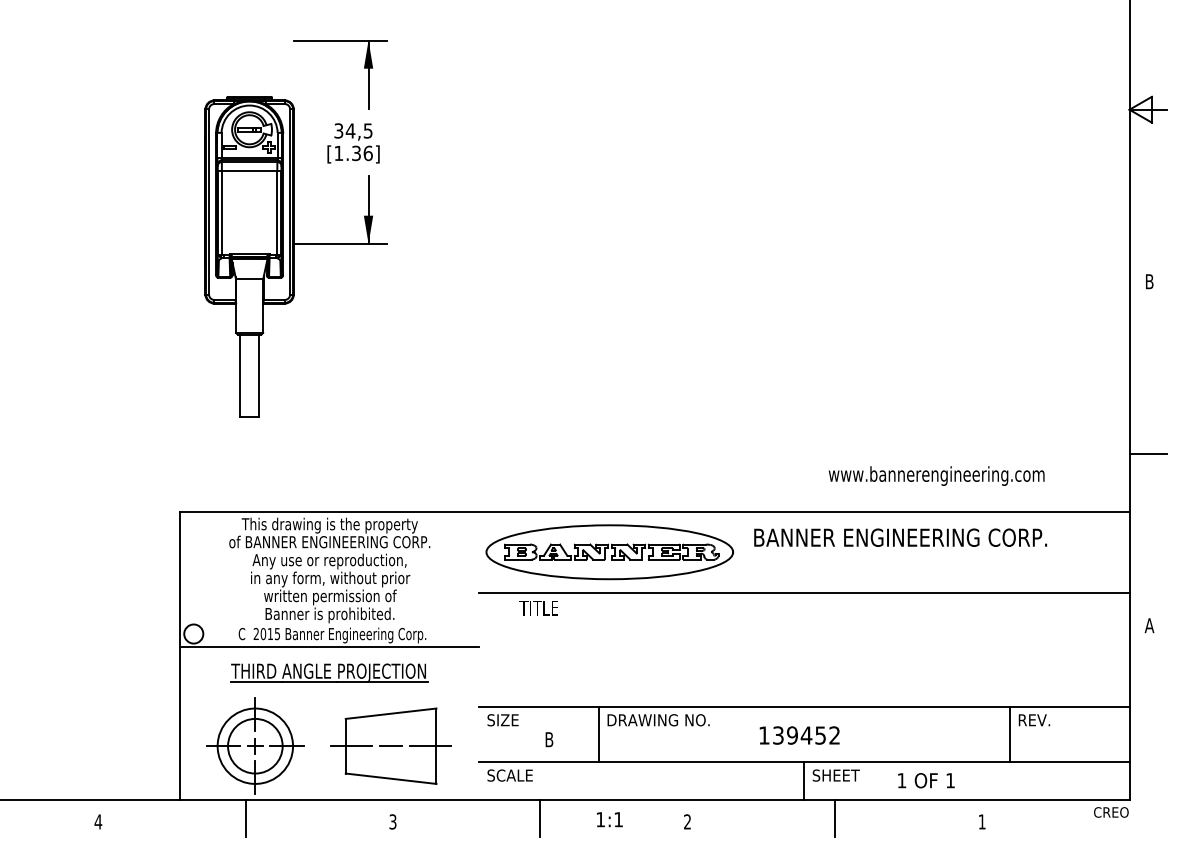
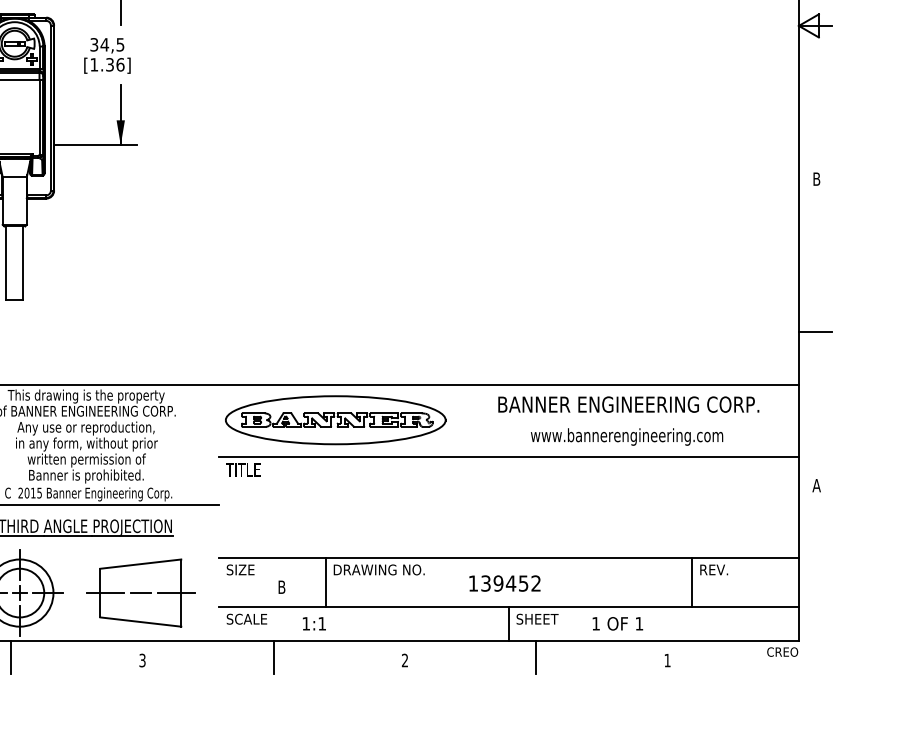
text: (936, 475) -> (626, 436), moved
text: (900, 537) -> (628, 404), moved
text: (538, 608) -> (242, 470), moved
text: (609, 819) -> (314, 623), moved

